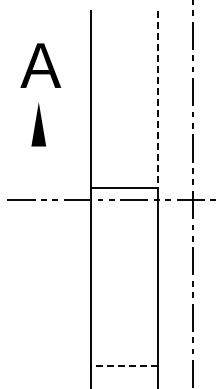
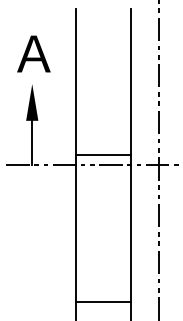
line: (157, 99) -> (130, 82), dashed -> solid
line: (38, 172) -> (32, 142), added
line: (124, 366) -> (103, 302), dashed -> solid

